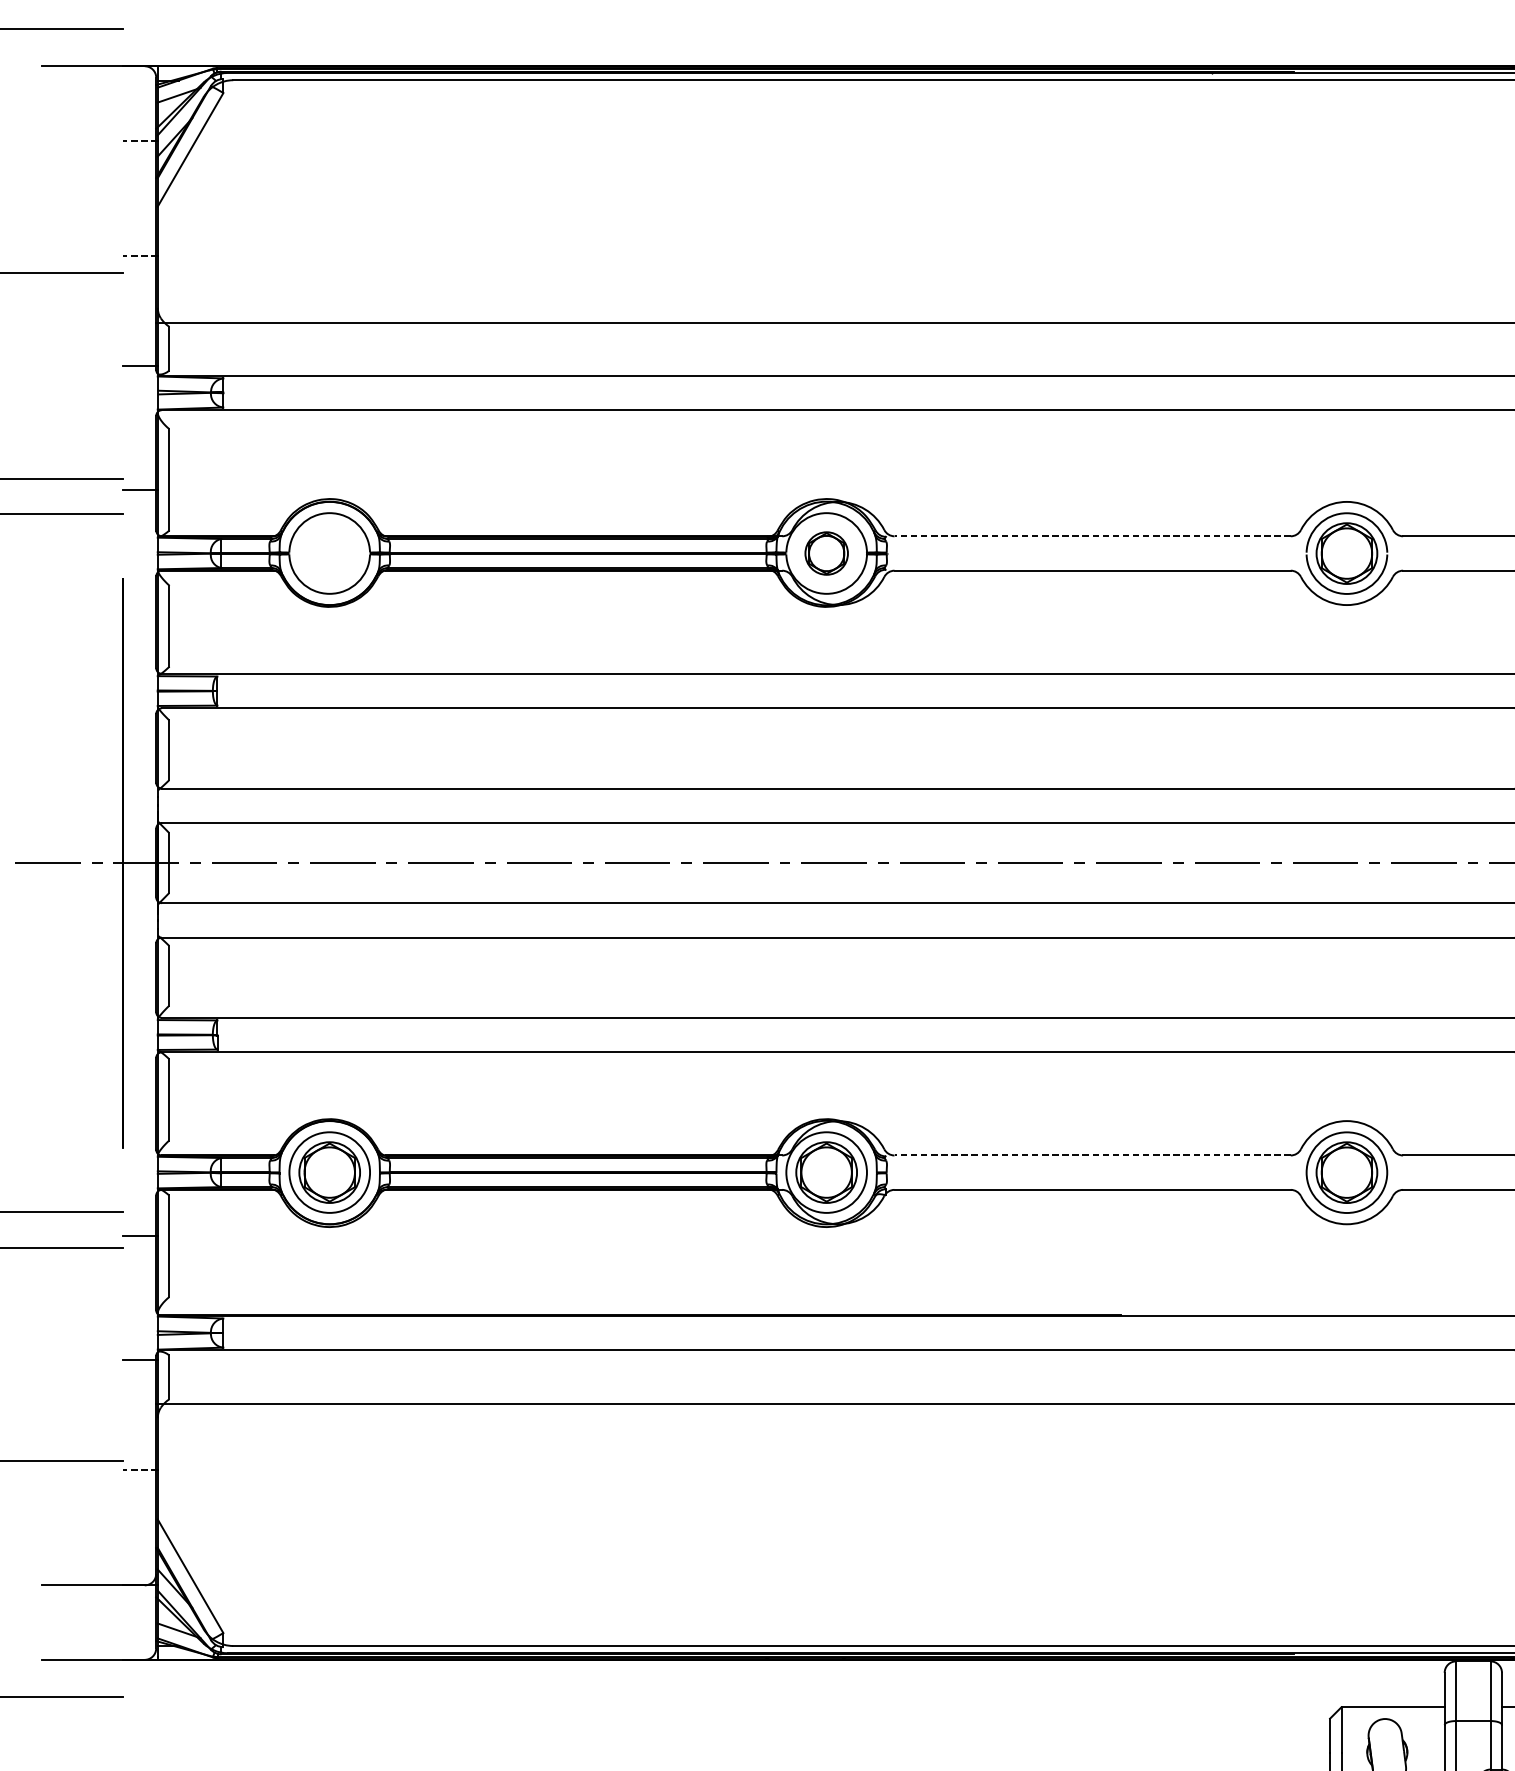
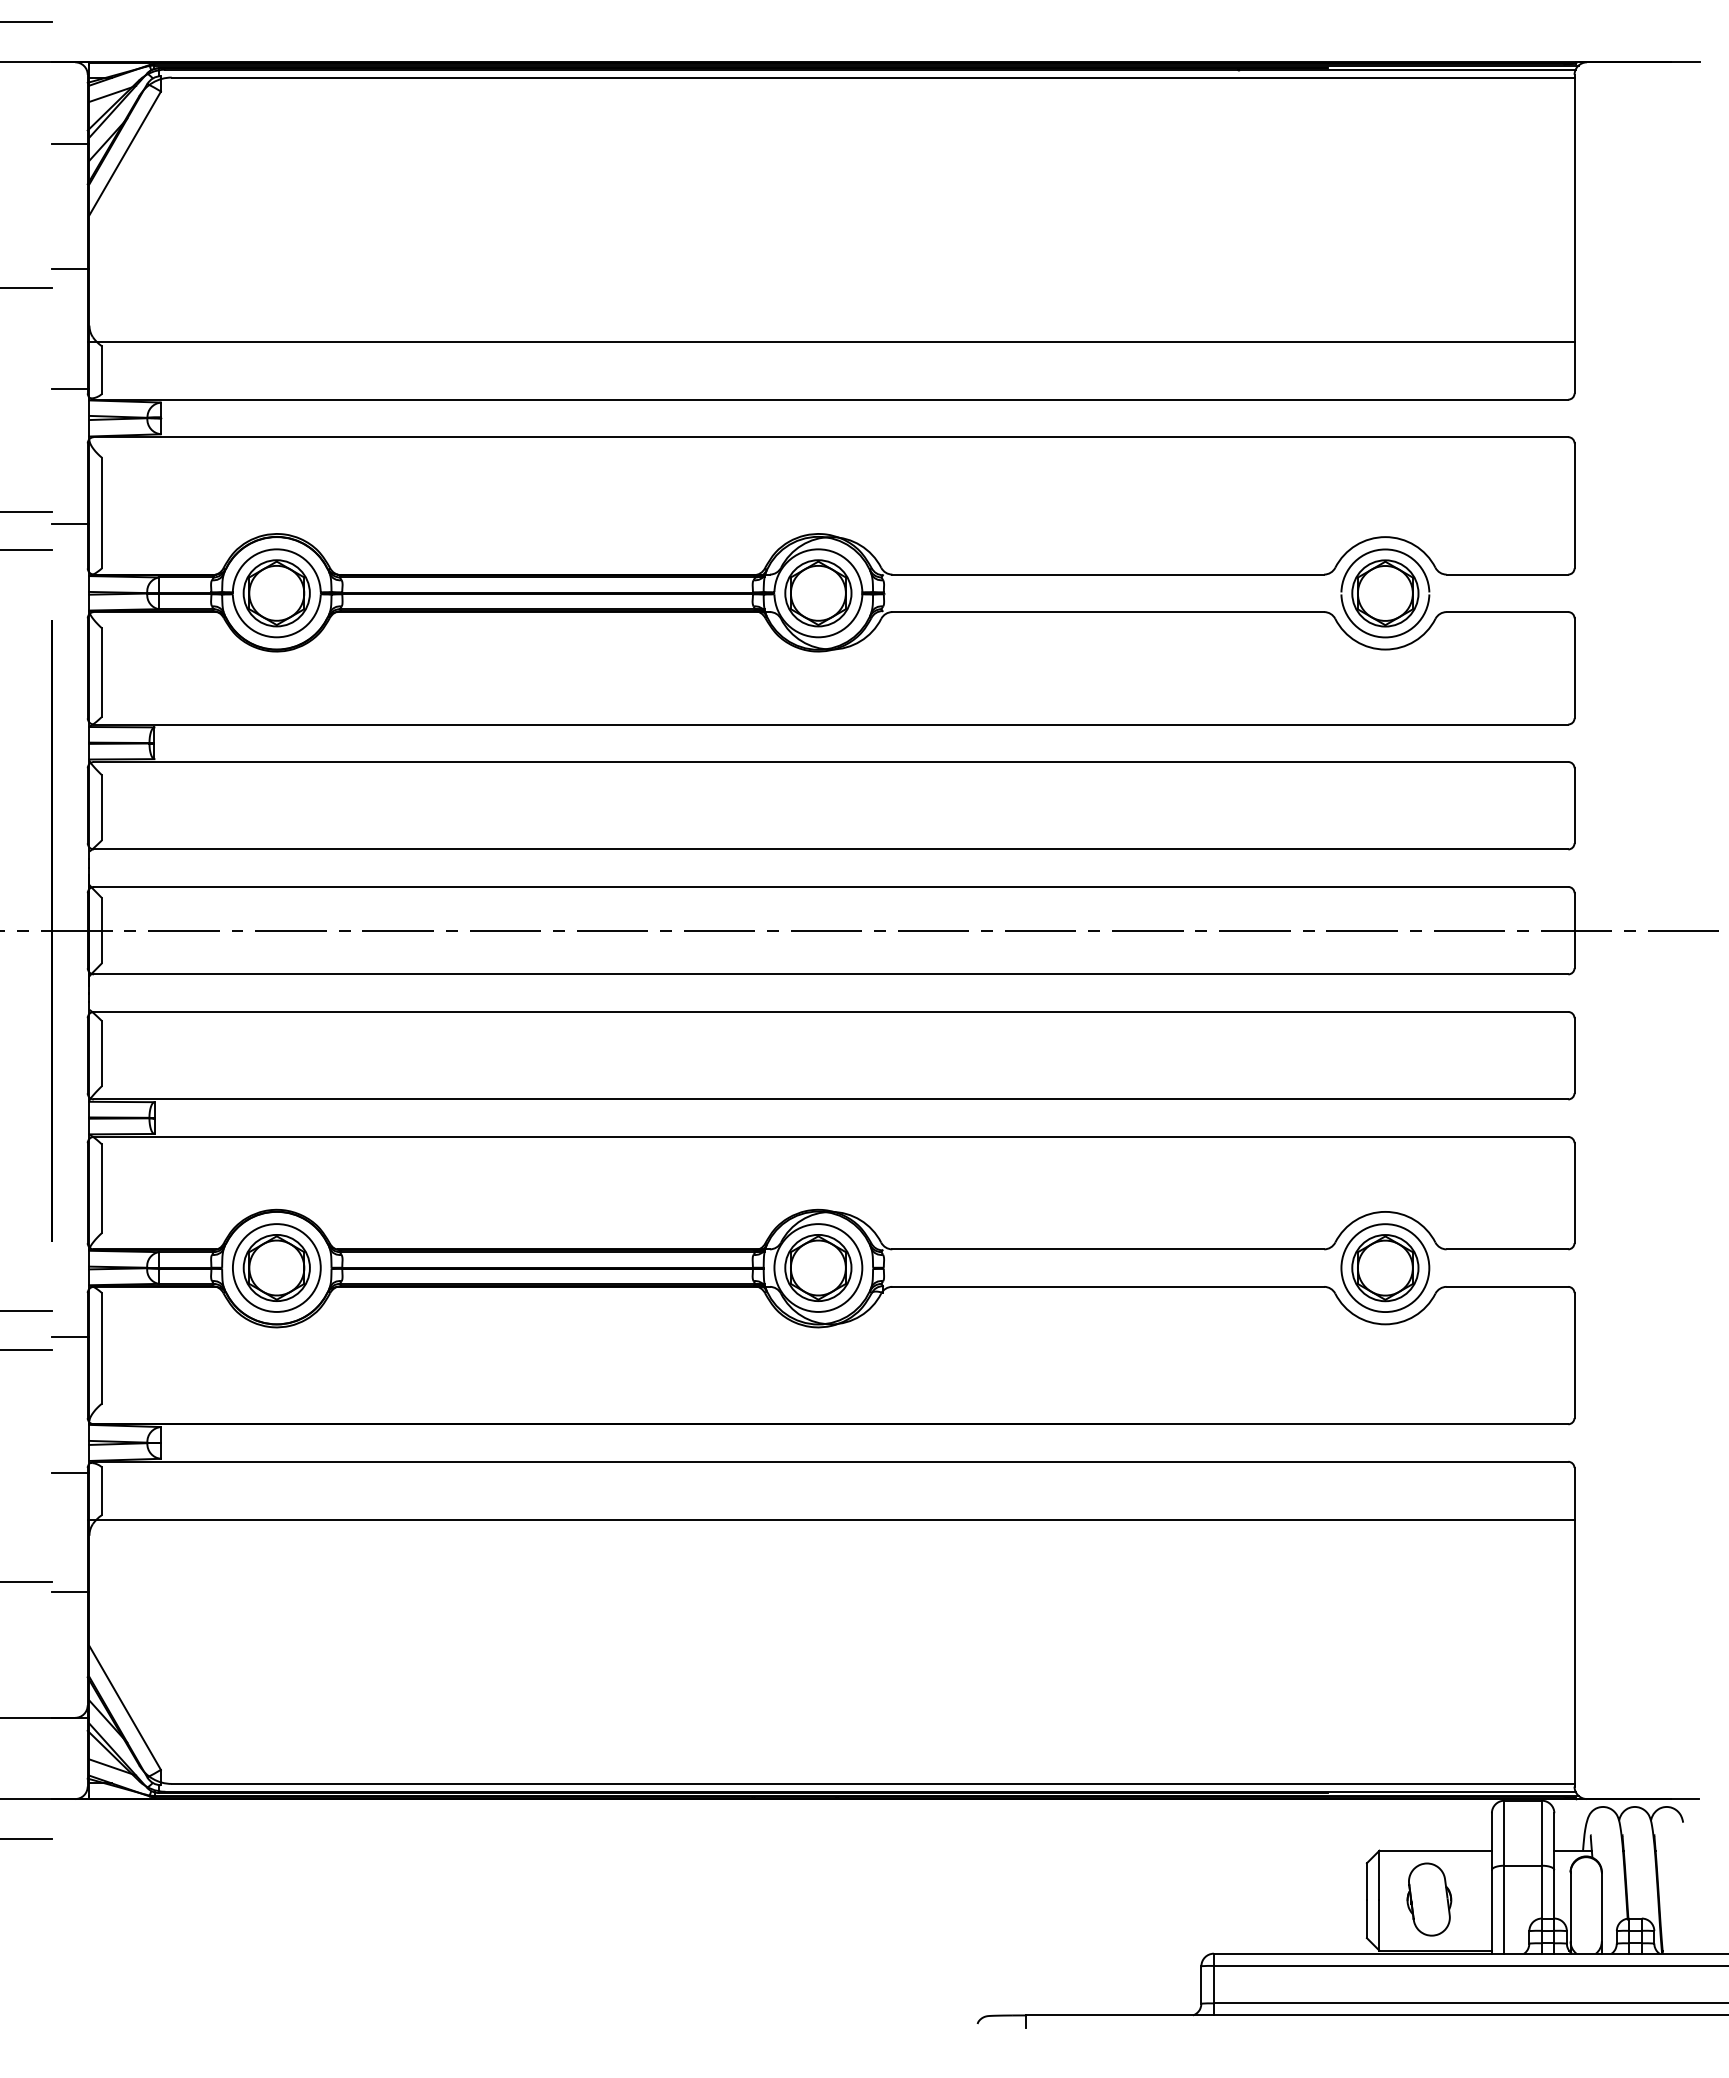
line: (140, 140) -> (70, 143), dashed -> solid
line: (140, 256) -> (70, 269), dashed -> solid
line: (1092, 536) -> (1108, 574), dashed -> solid
part: (329, 553) -> (276, 593), added
part: (826, 553) -> (818, 593), size x1.43
line: (1092, 1155) -> (1108, 1249), dashed -> solid
line: (140, 1470) -> (70, 1592), dashed -> solid

